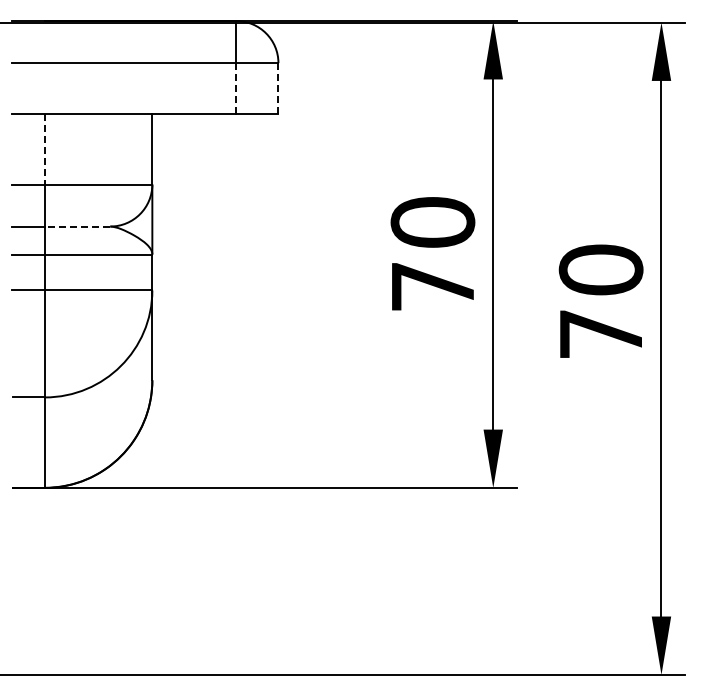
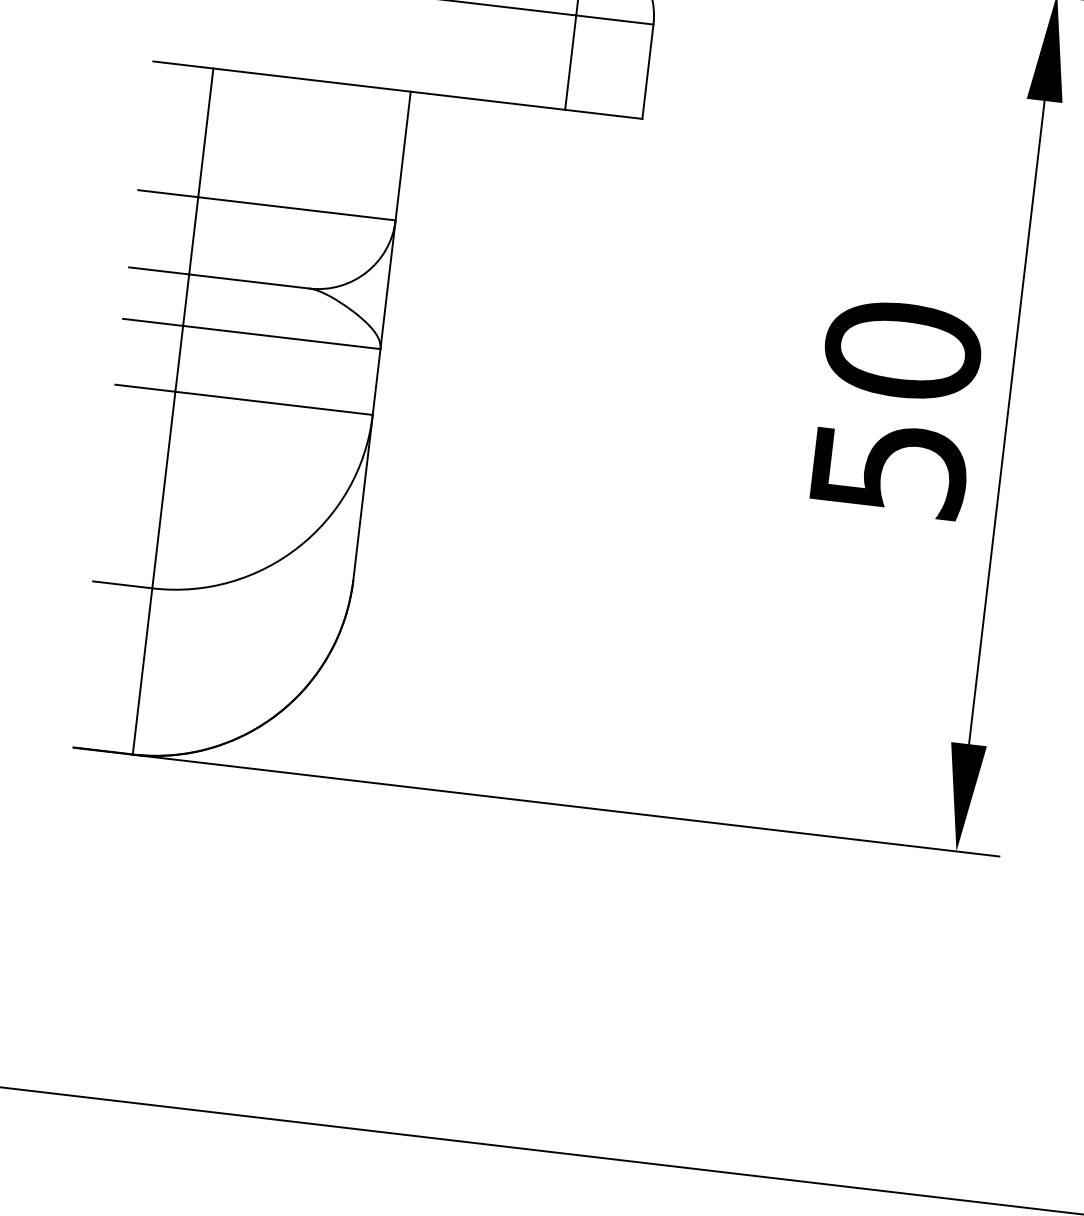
line: (236, 88) -> (570, 62), dashed -> solid
line: (278, 88) -> (648, 71), dashed -> solid
line: (44, 150) -> (204, 134), dashed -> solid
line: (77, 226) -> (249, 281), dashed -> solid
text: (433, 286) -> (890, 468), 70 -> 50

